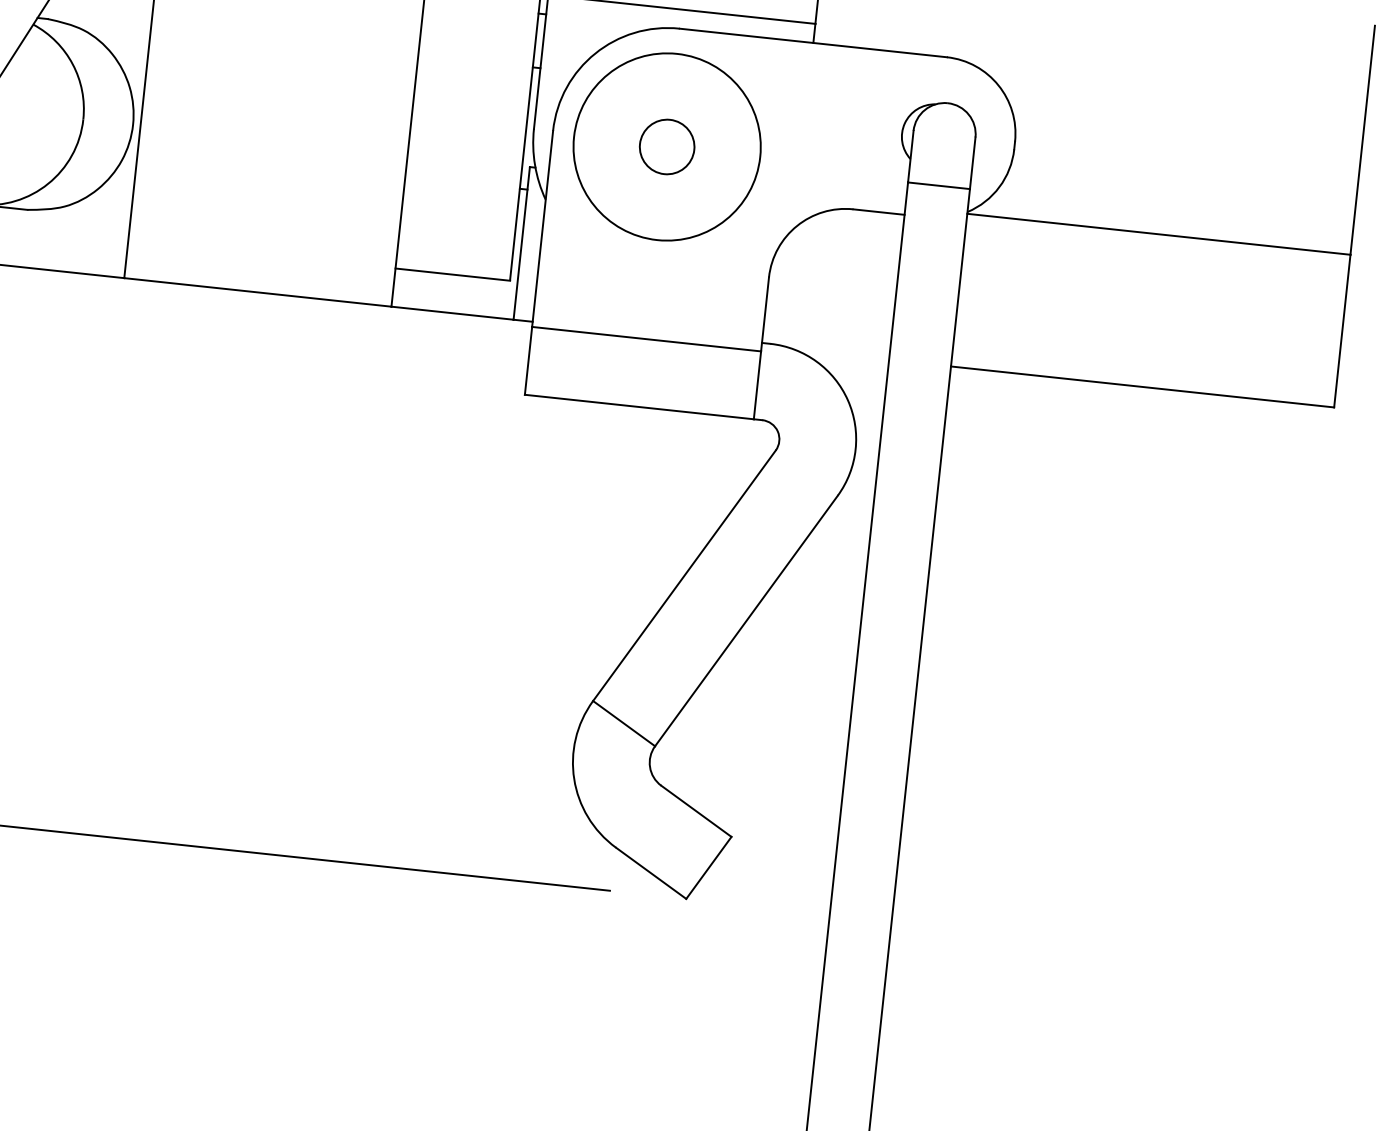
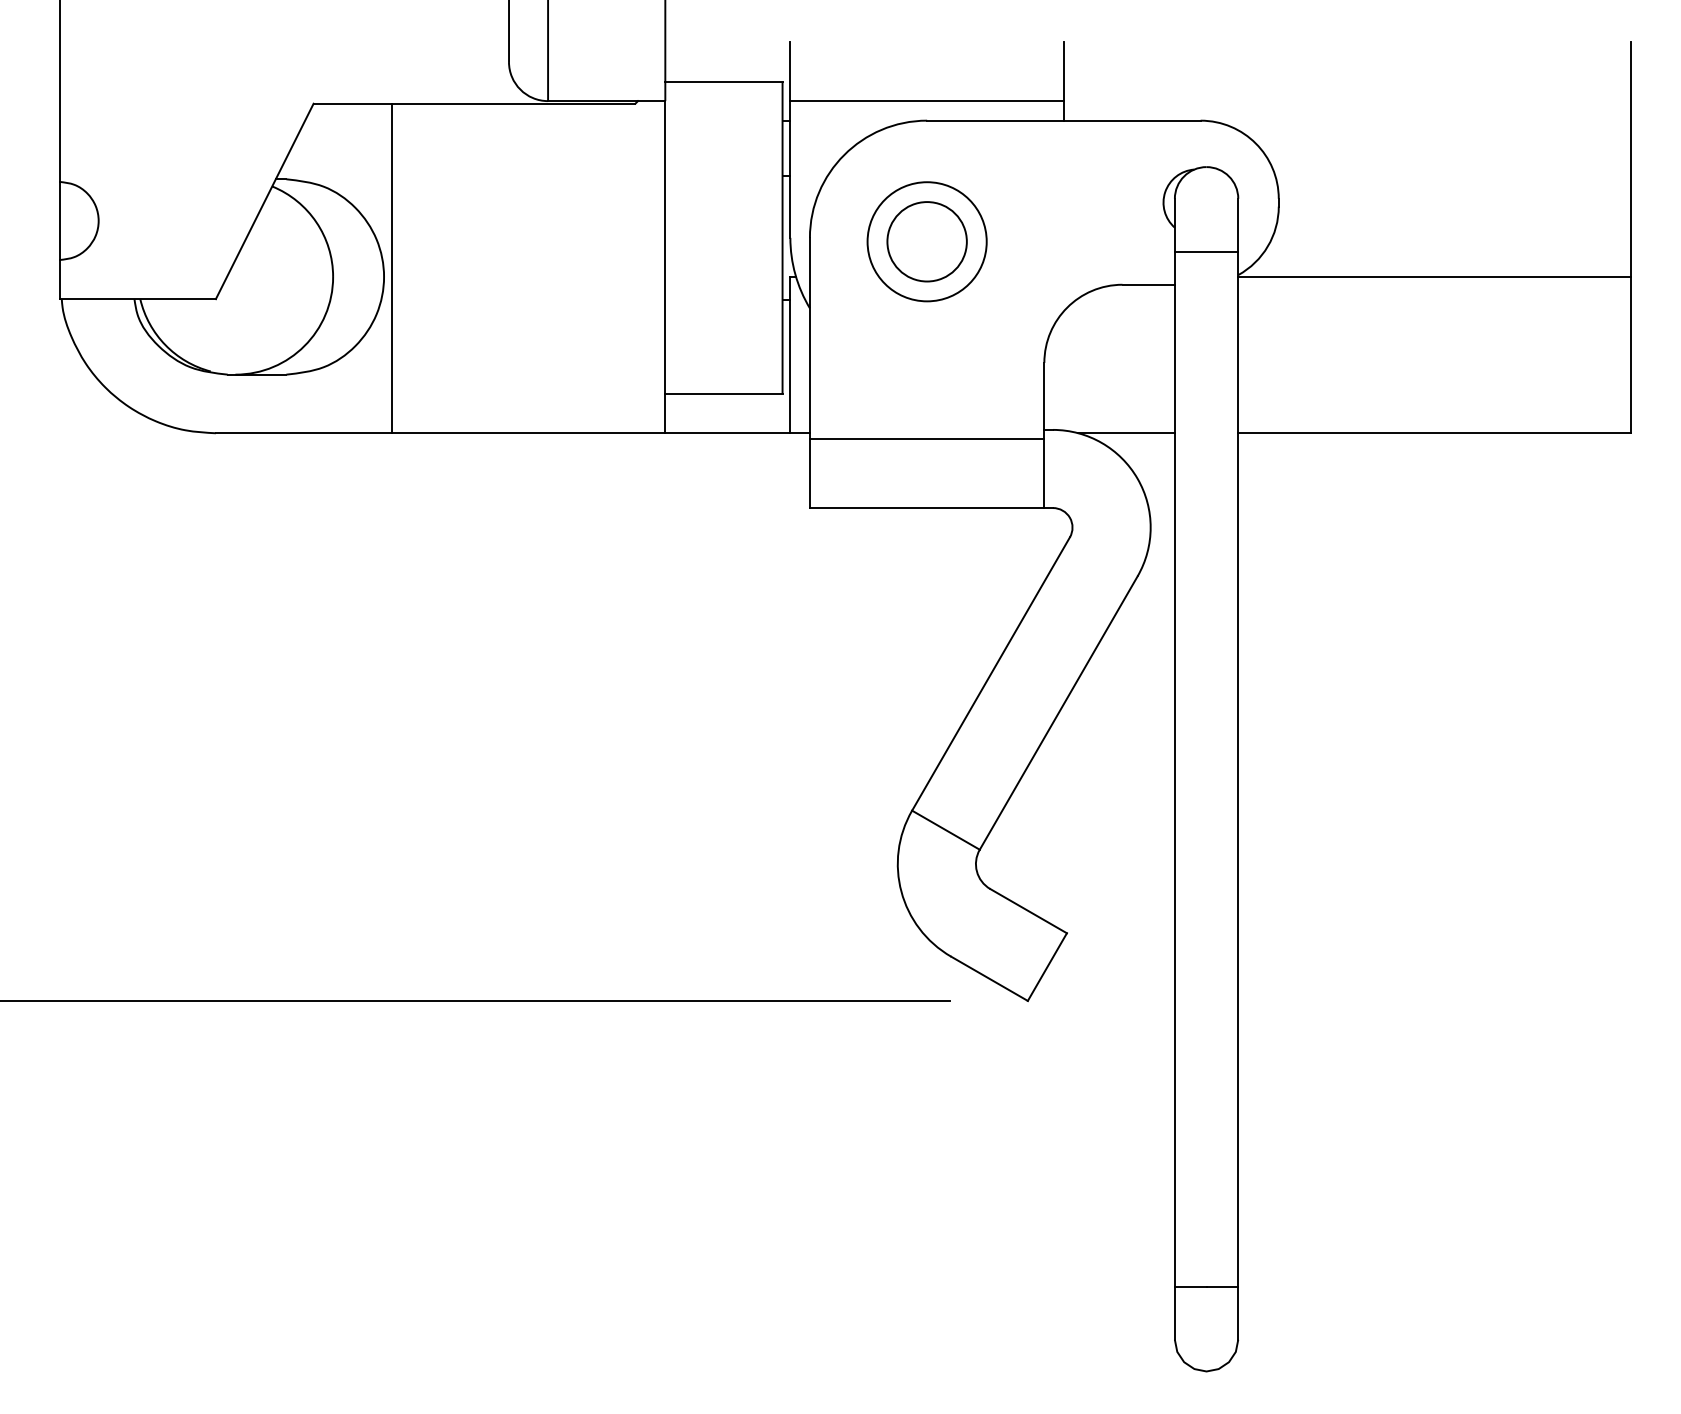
circle: (666, 146) -> (926, 241), size x0.62
circle: (666, 146) -> (926, 241), size x1.43
line: (841, 355) -> (1126, 433), added

